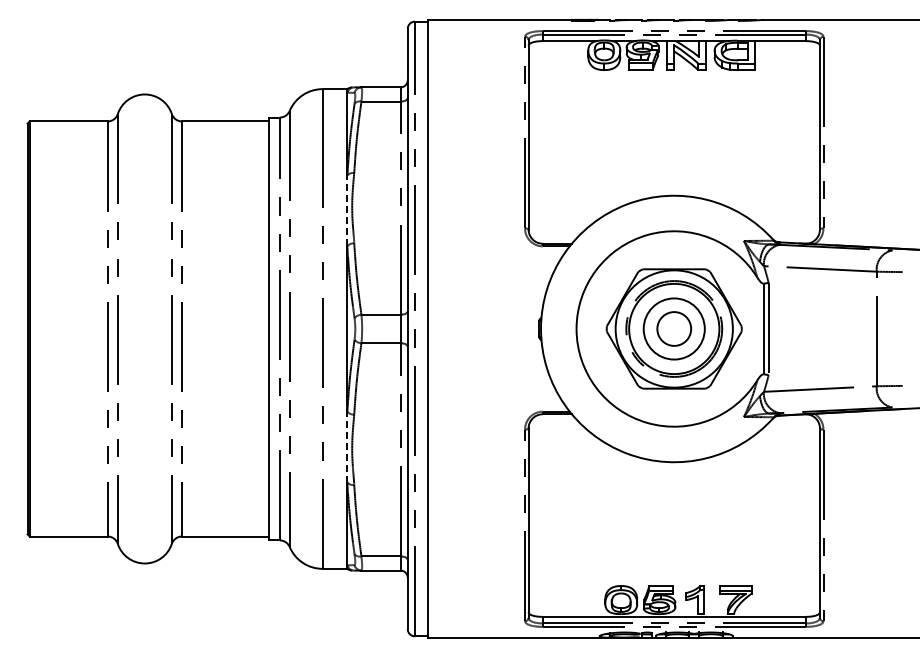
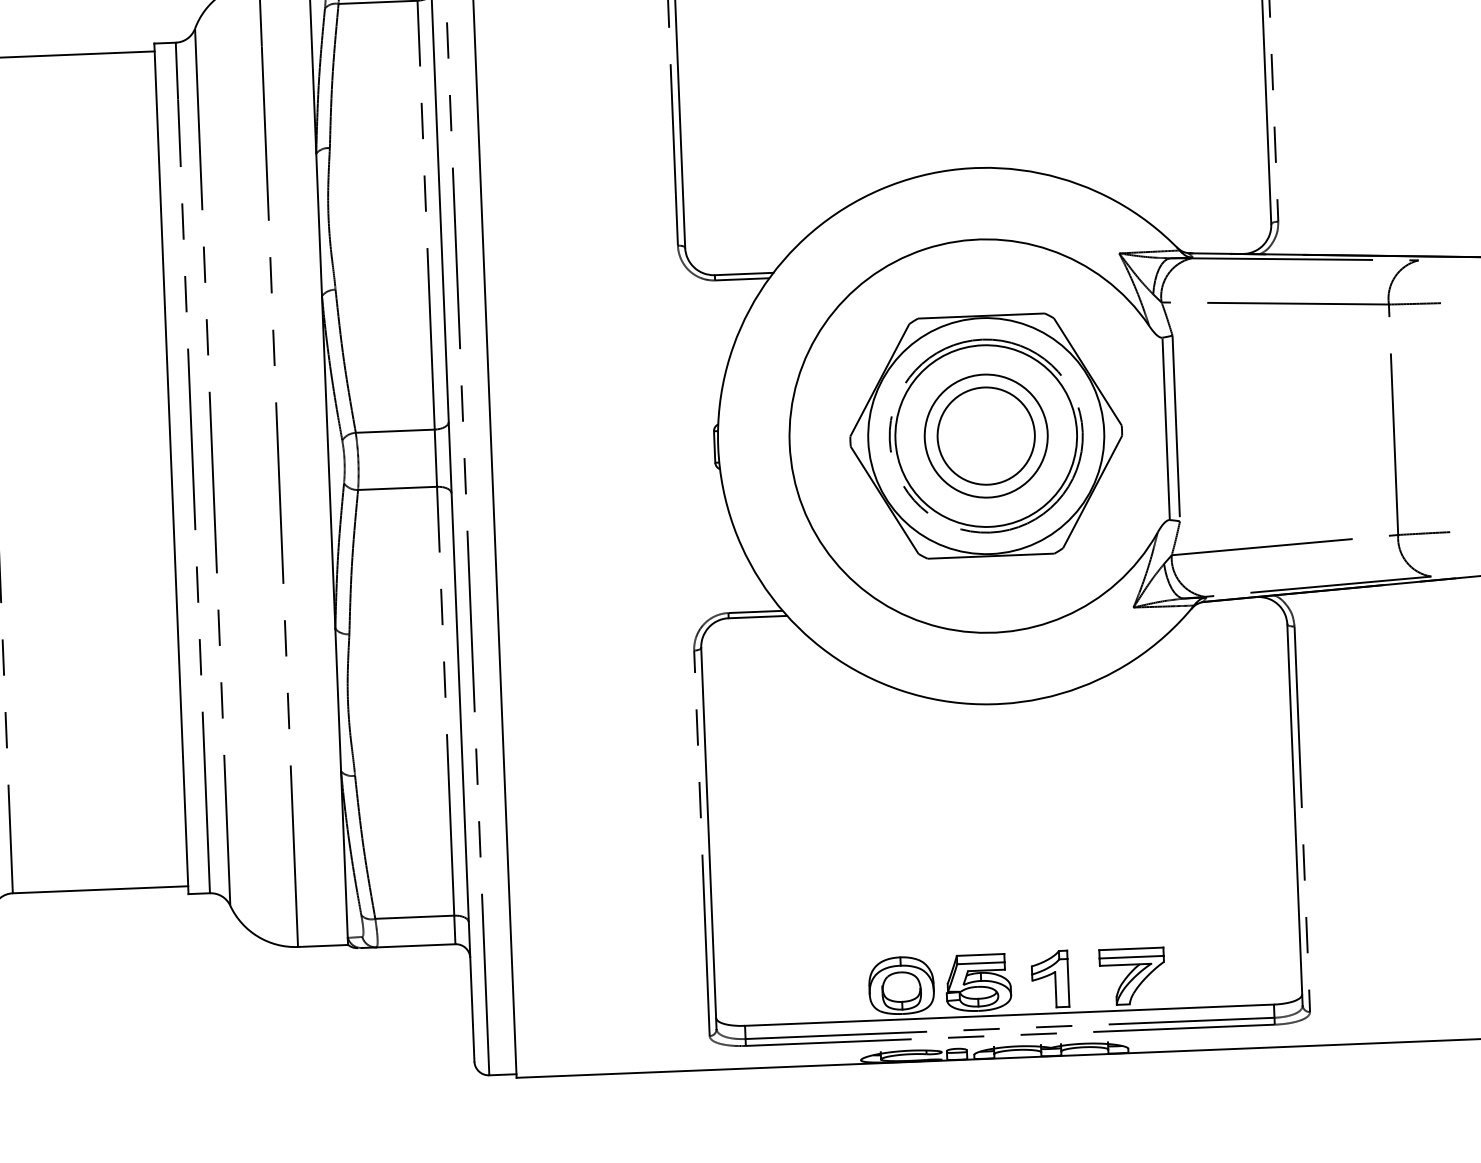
line: (347, 210) -> (319, 224), dashed -> solid
circle: (674, 328) -> (986, 435), size x1.43
line: (347, 446) -> (338, 698), dashed -> solid

